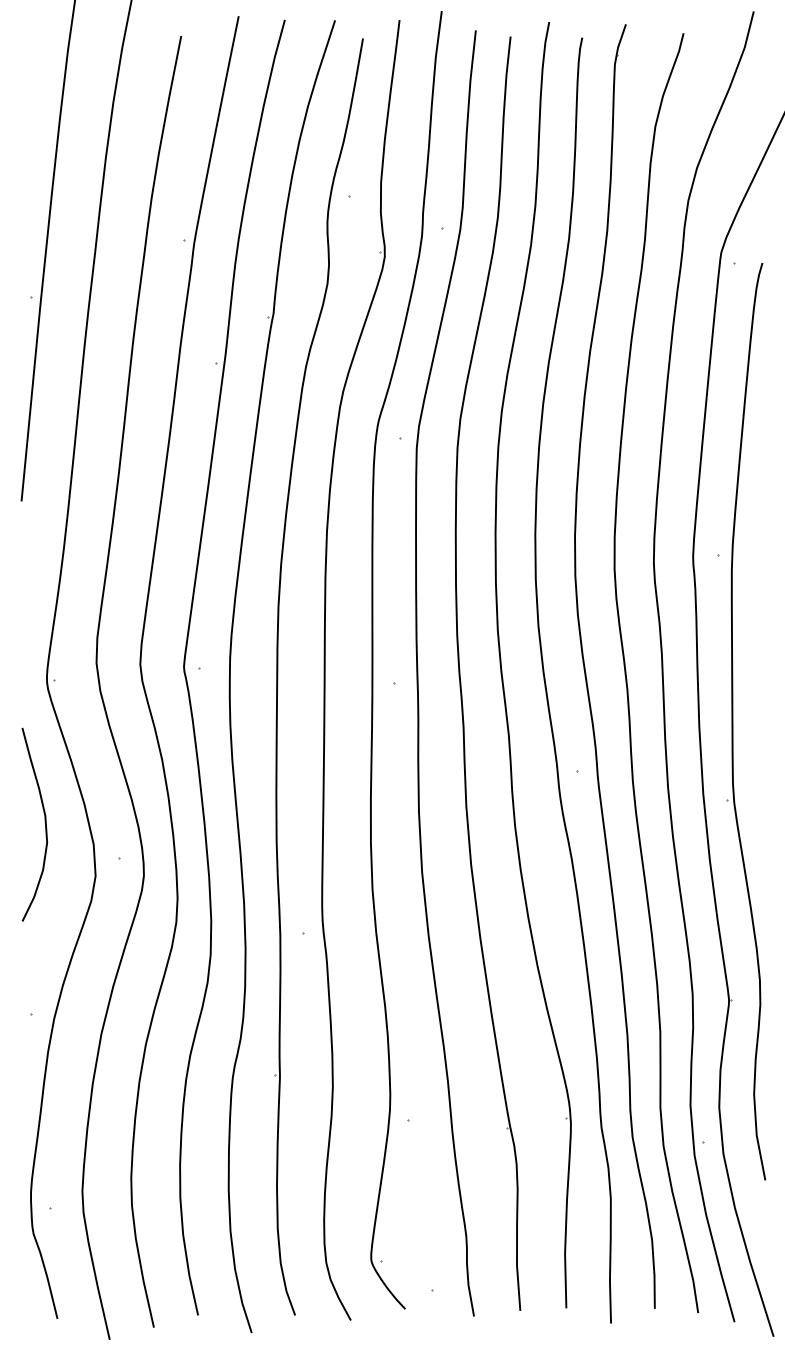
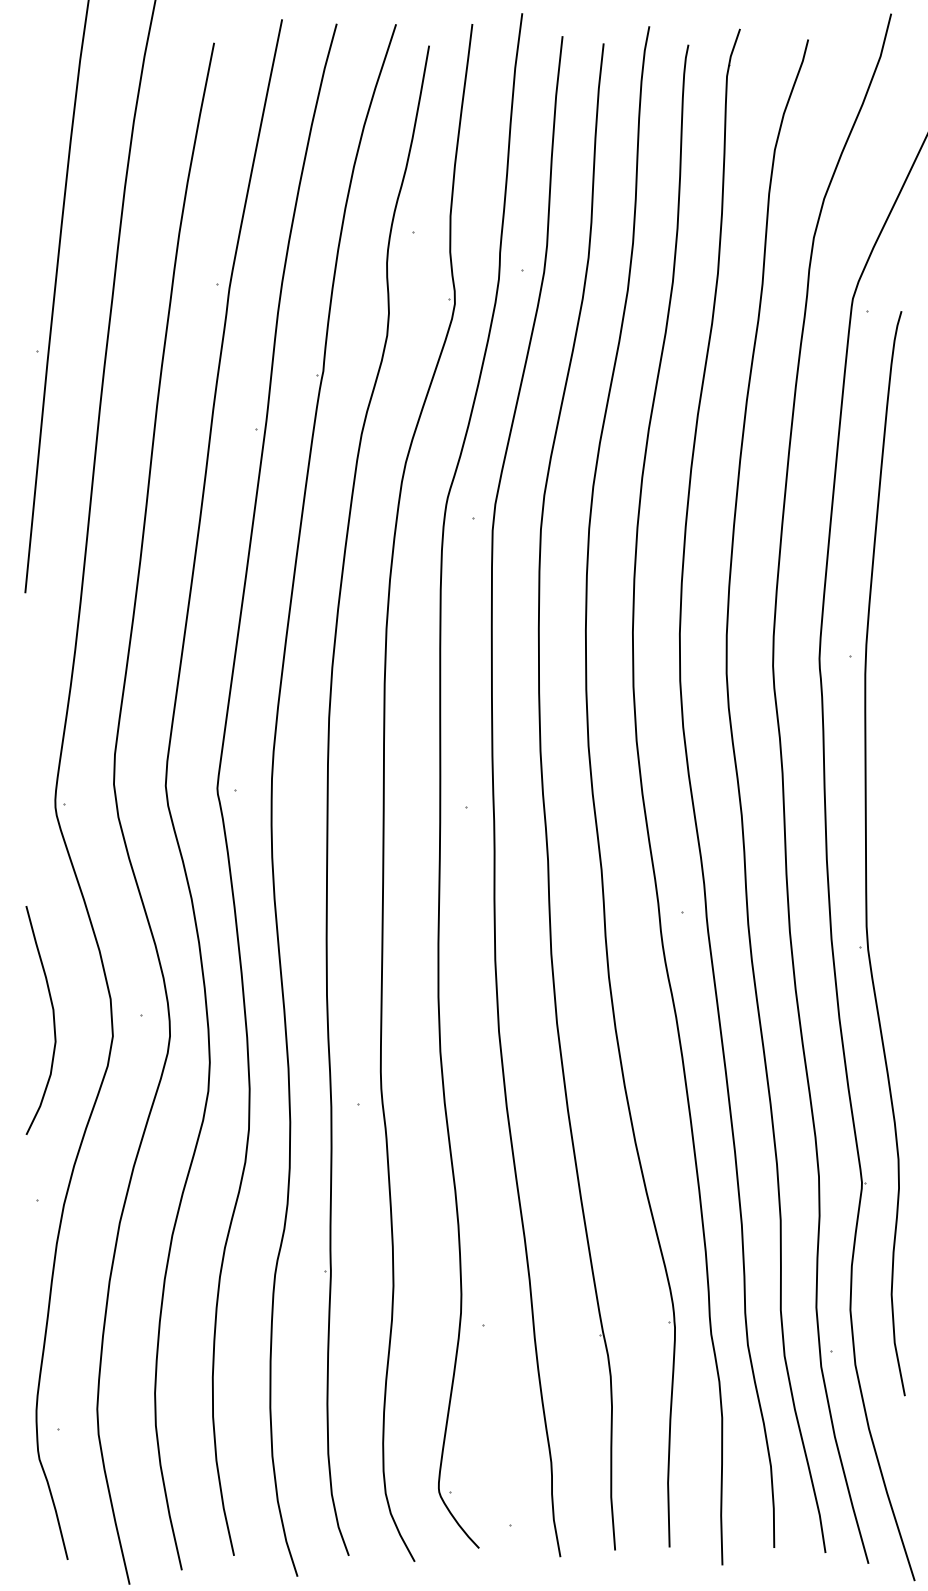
curve: (44, 822) -> (52, 1017), moved

